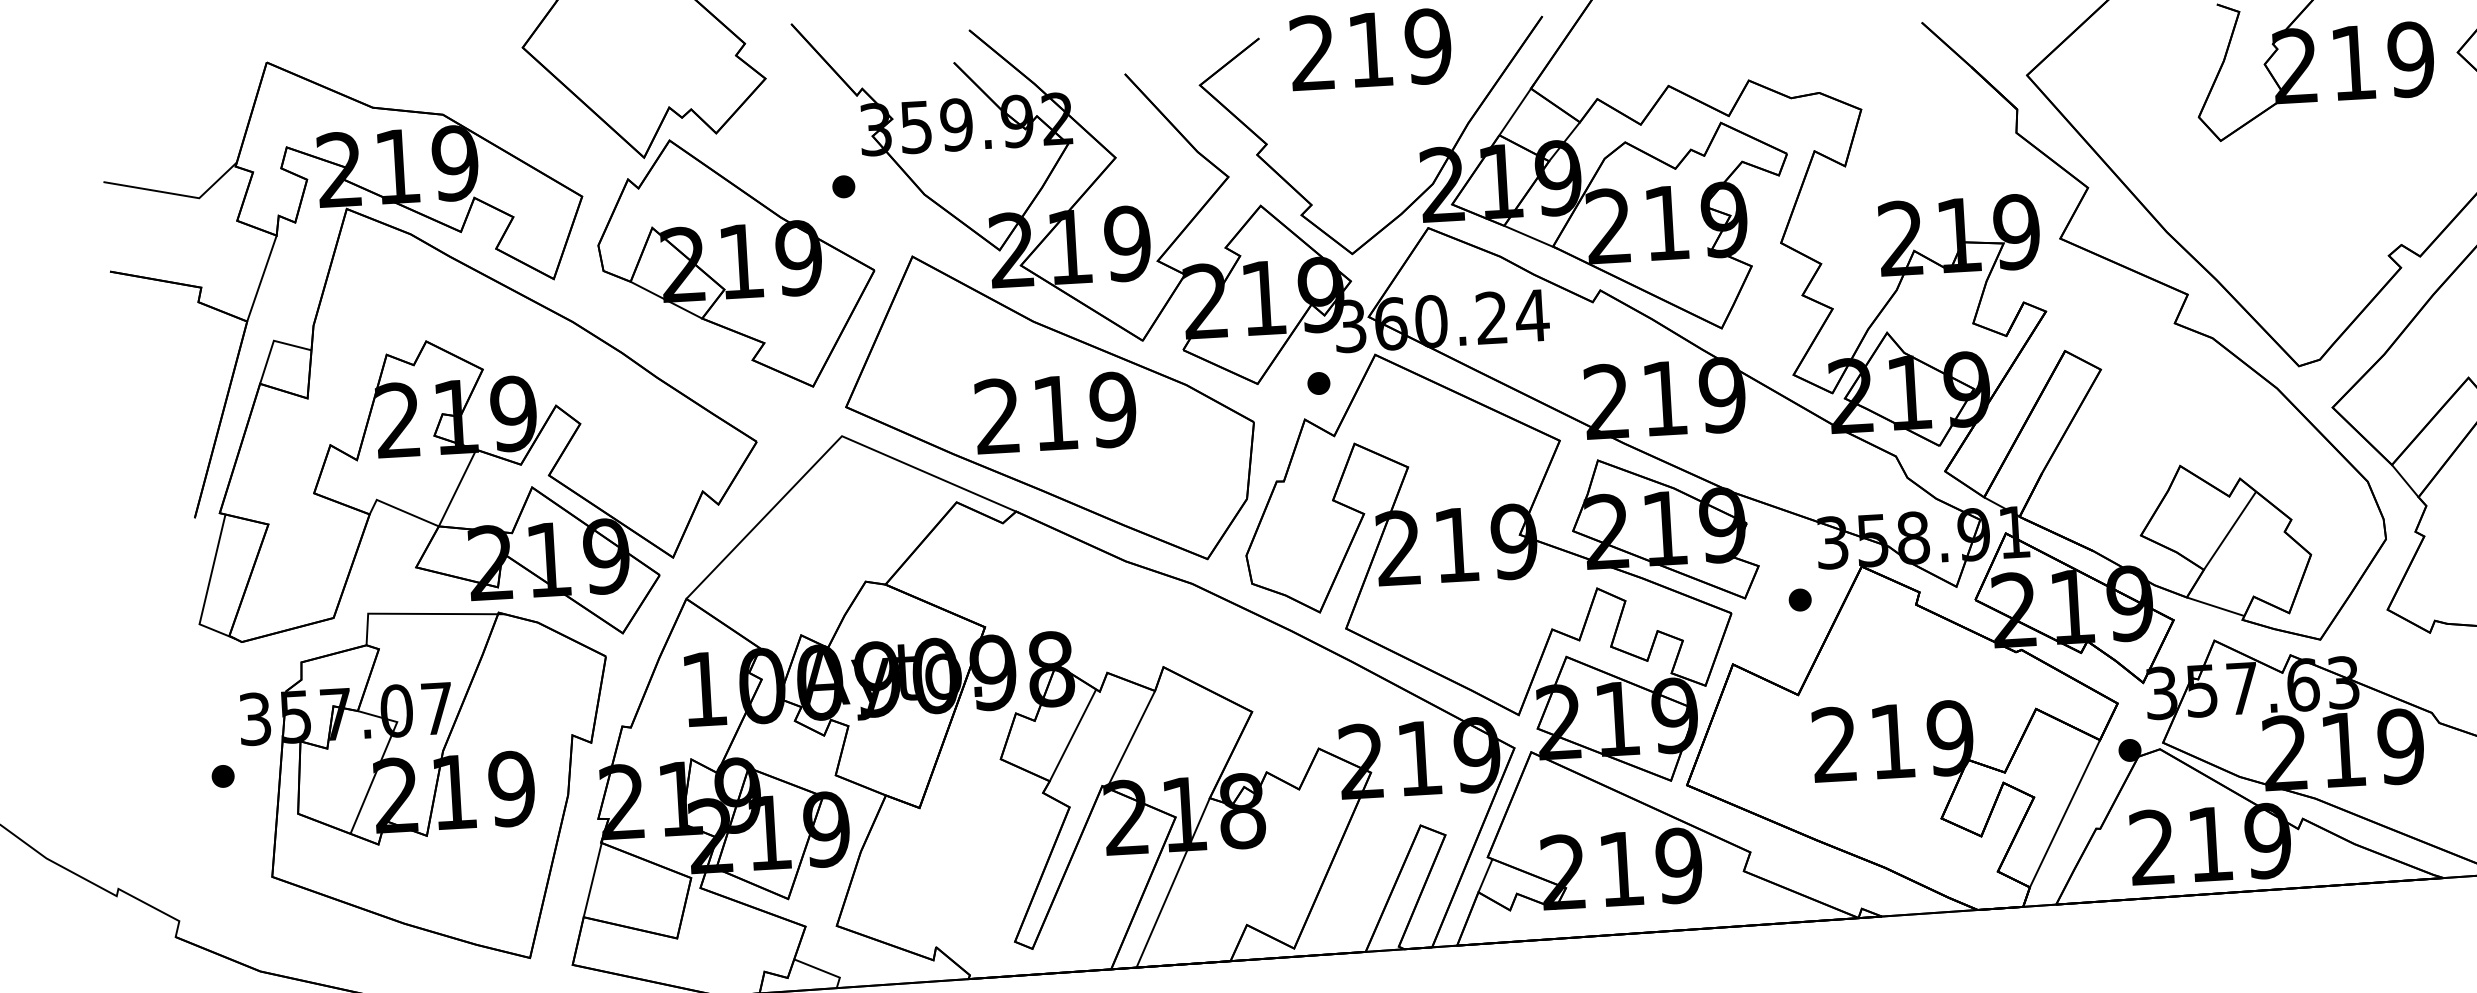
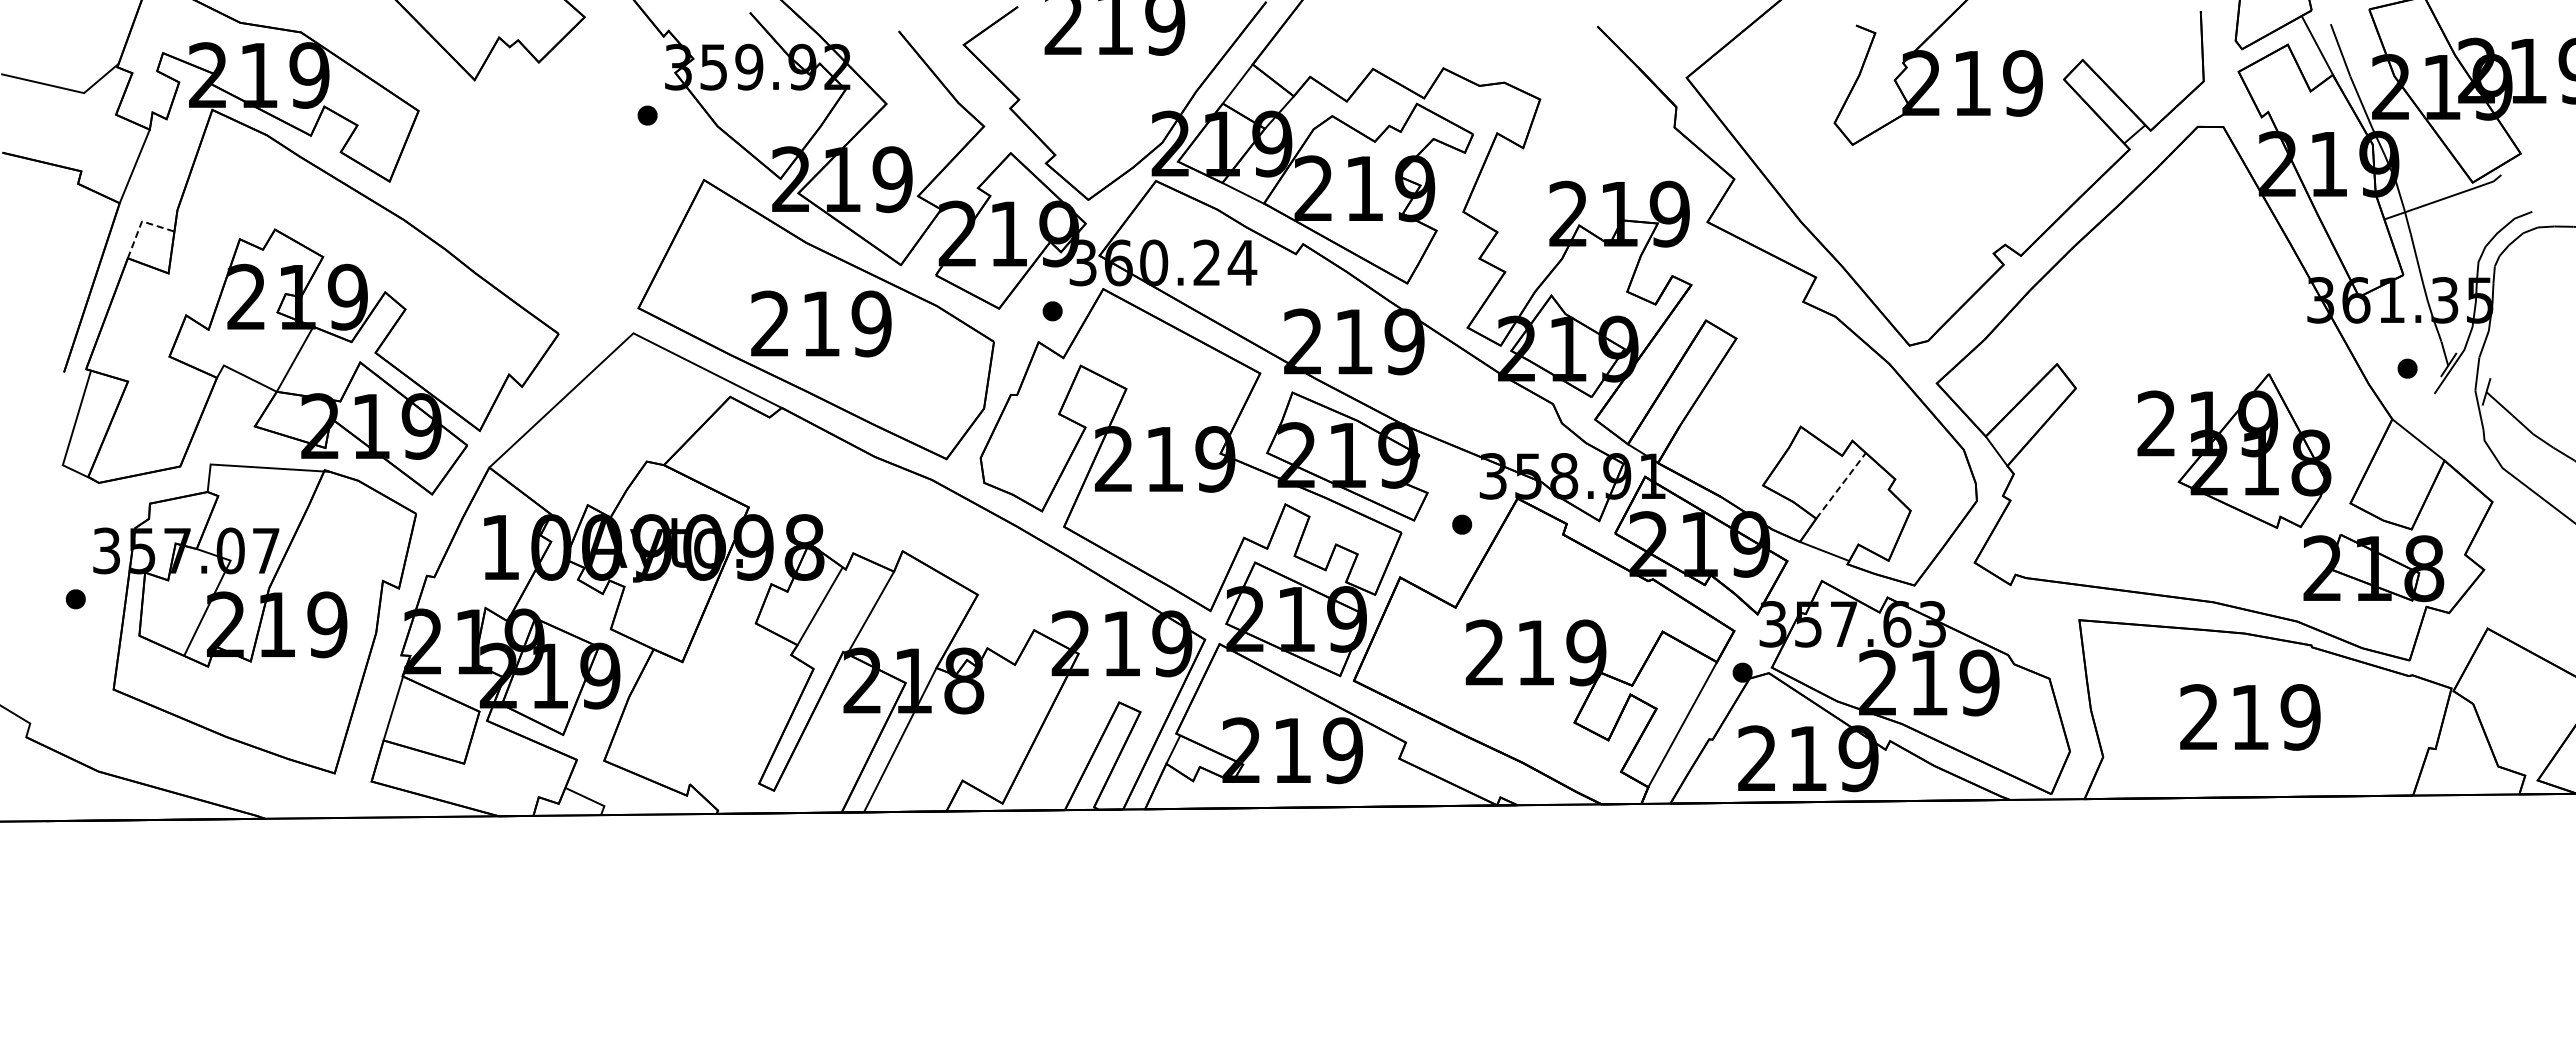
part: (735, 263) -> (549, 177), removed
line: (273, 343) -> (141, 223), solid -> dashed
line: (2230, 530) -> (1841, 485), solid -> dashed

